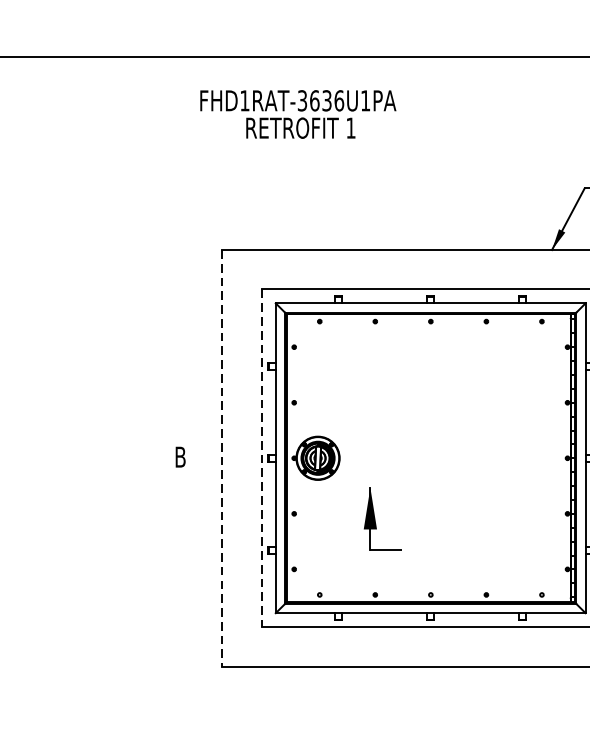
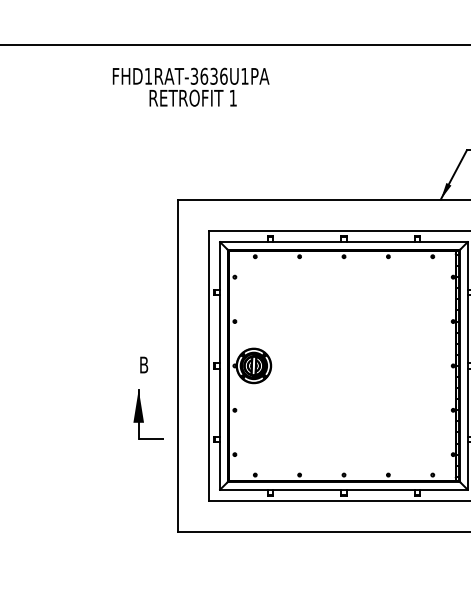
text: (297, 113) -> (190, 86), moved
line: (262, 457) -> (209, 365), dashed -> solid
line: (222, 459) -> (177, 366), dashed -> solid
part: (382, 519) -> (148, 414), moved

